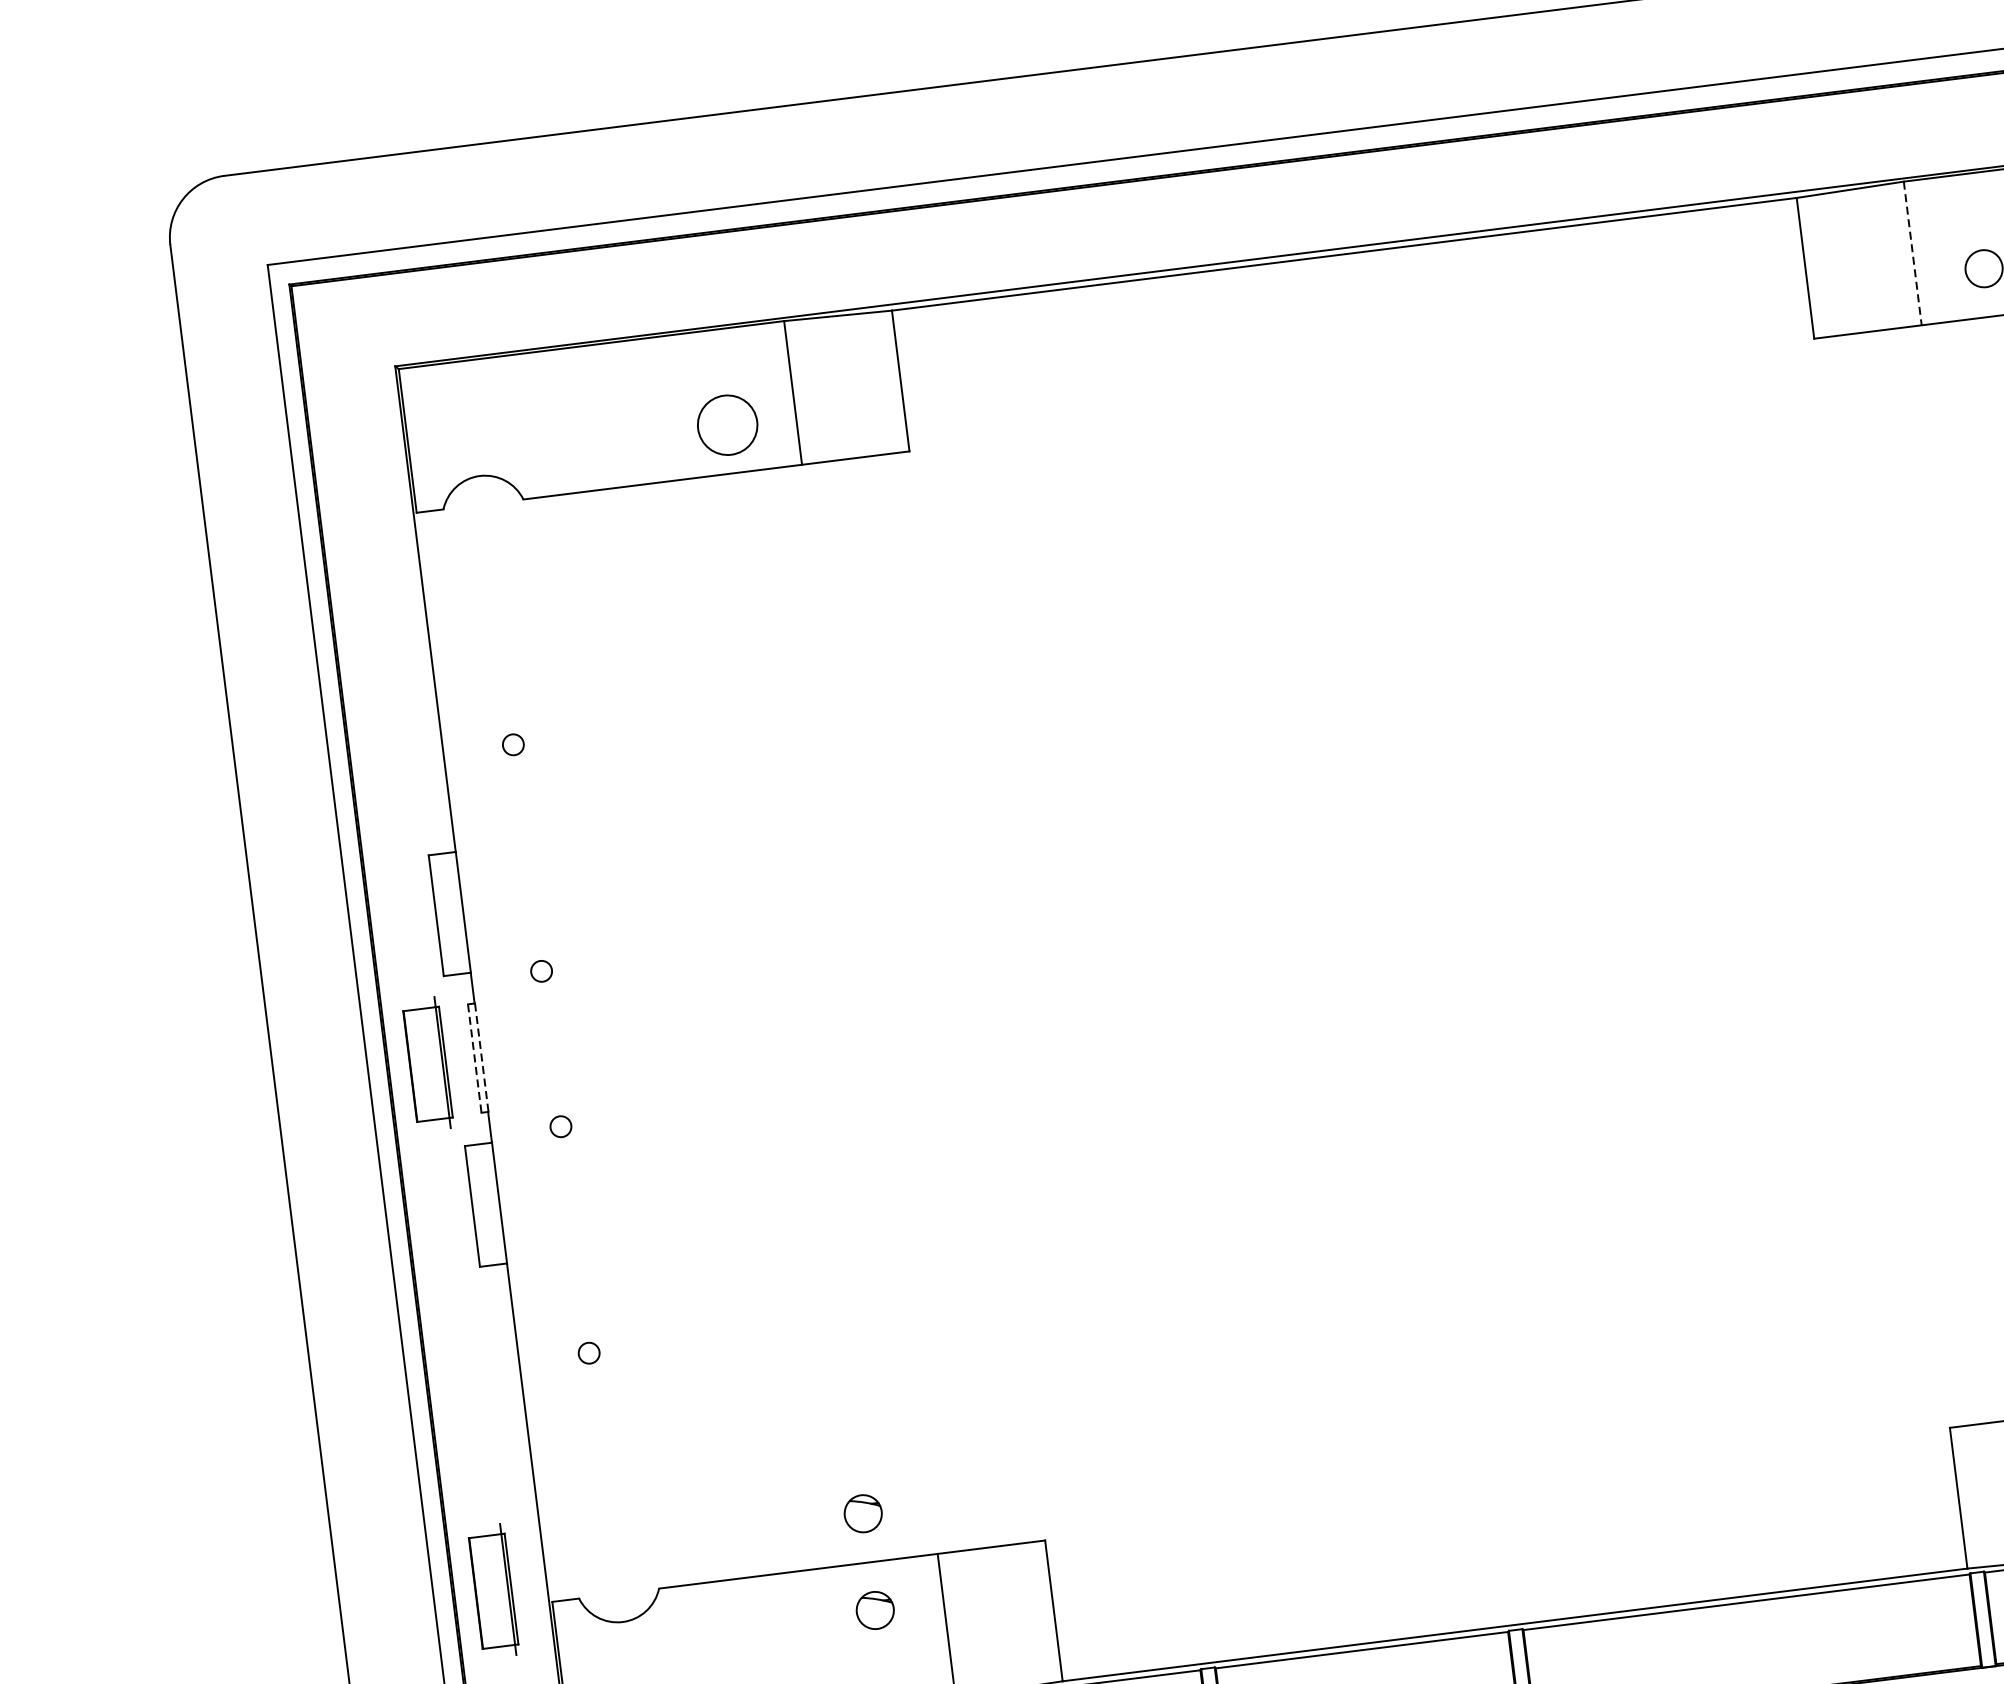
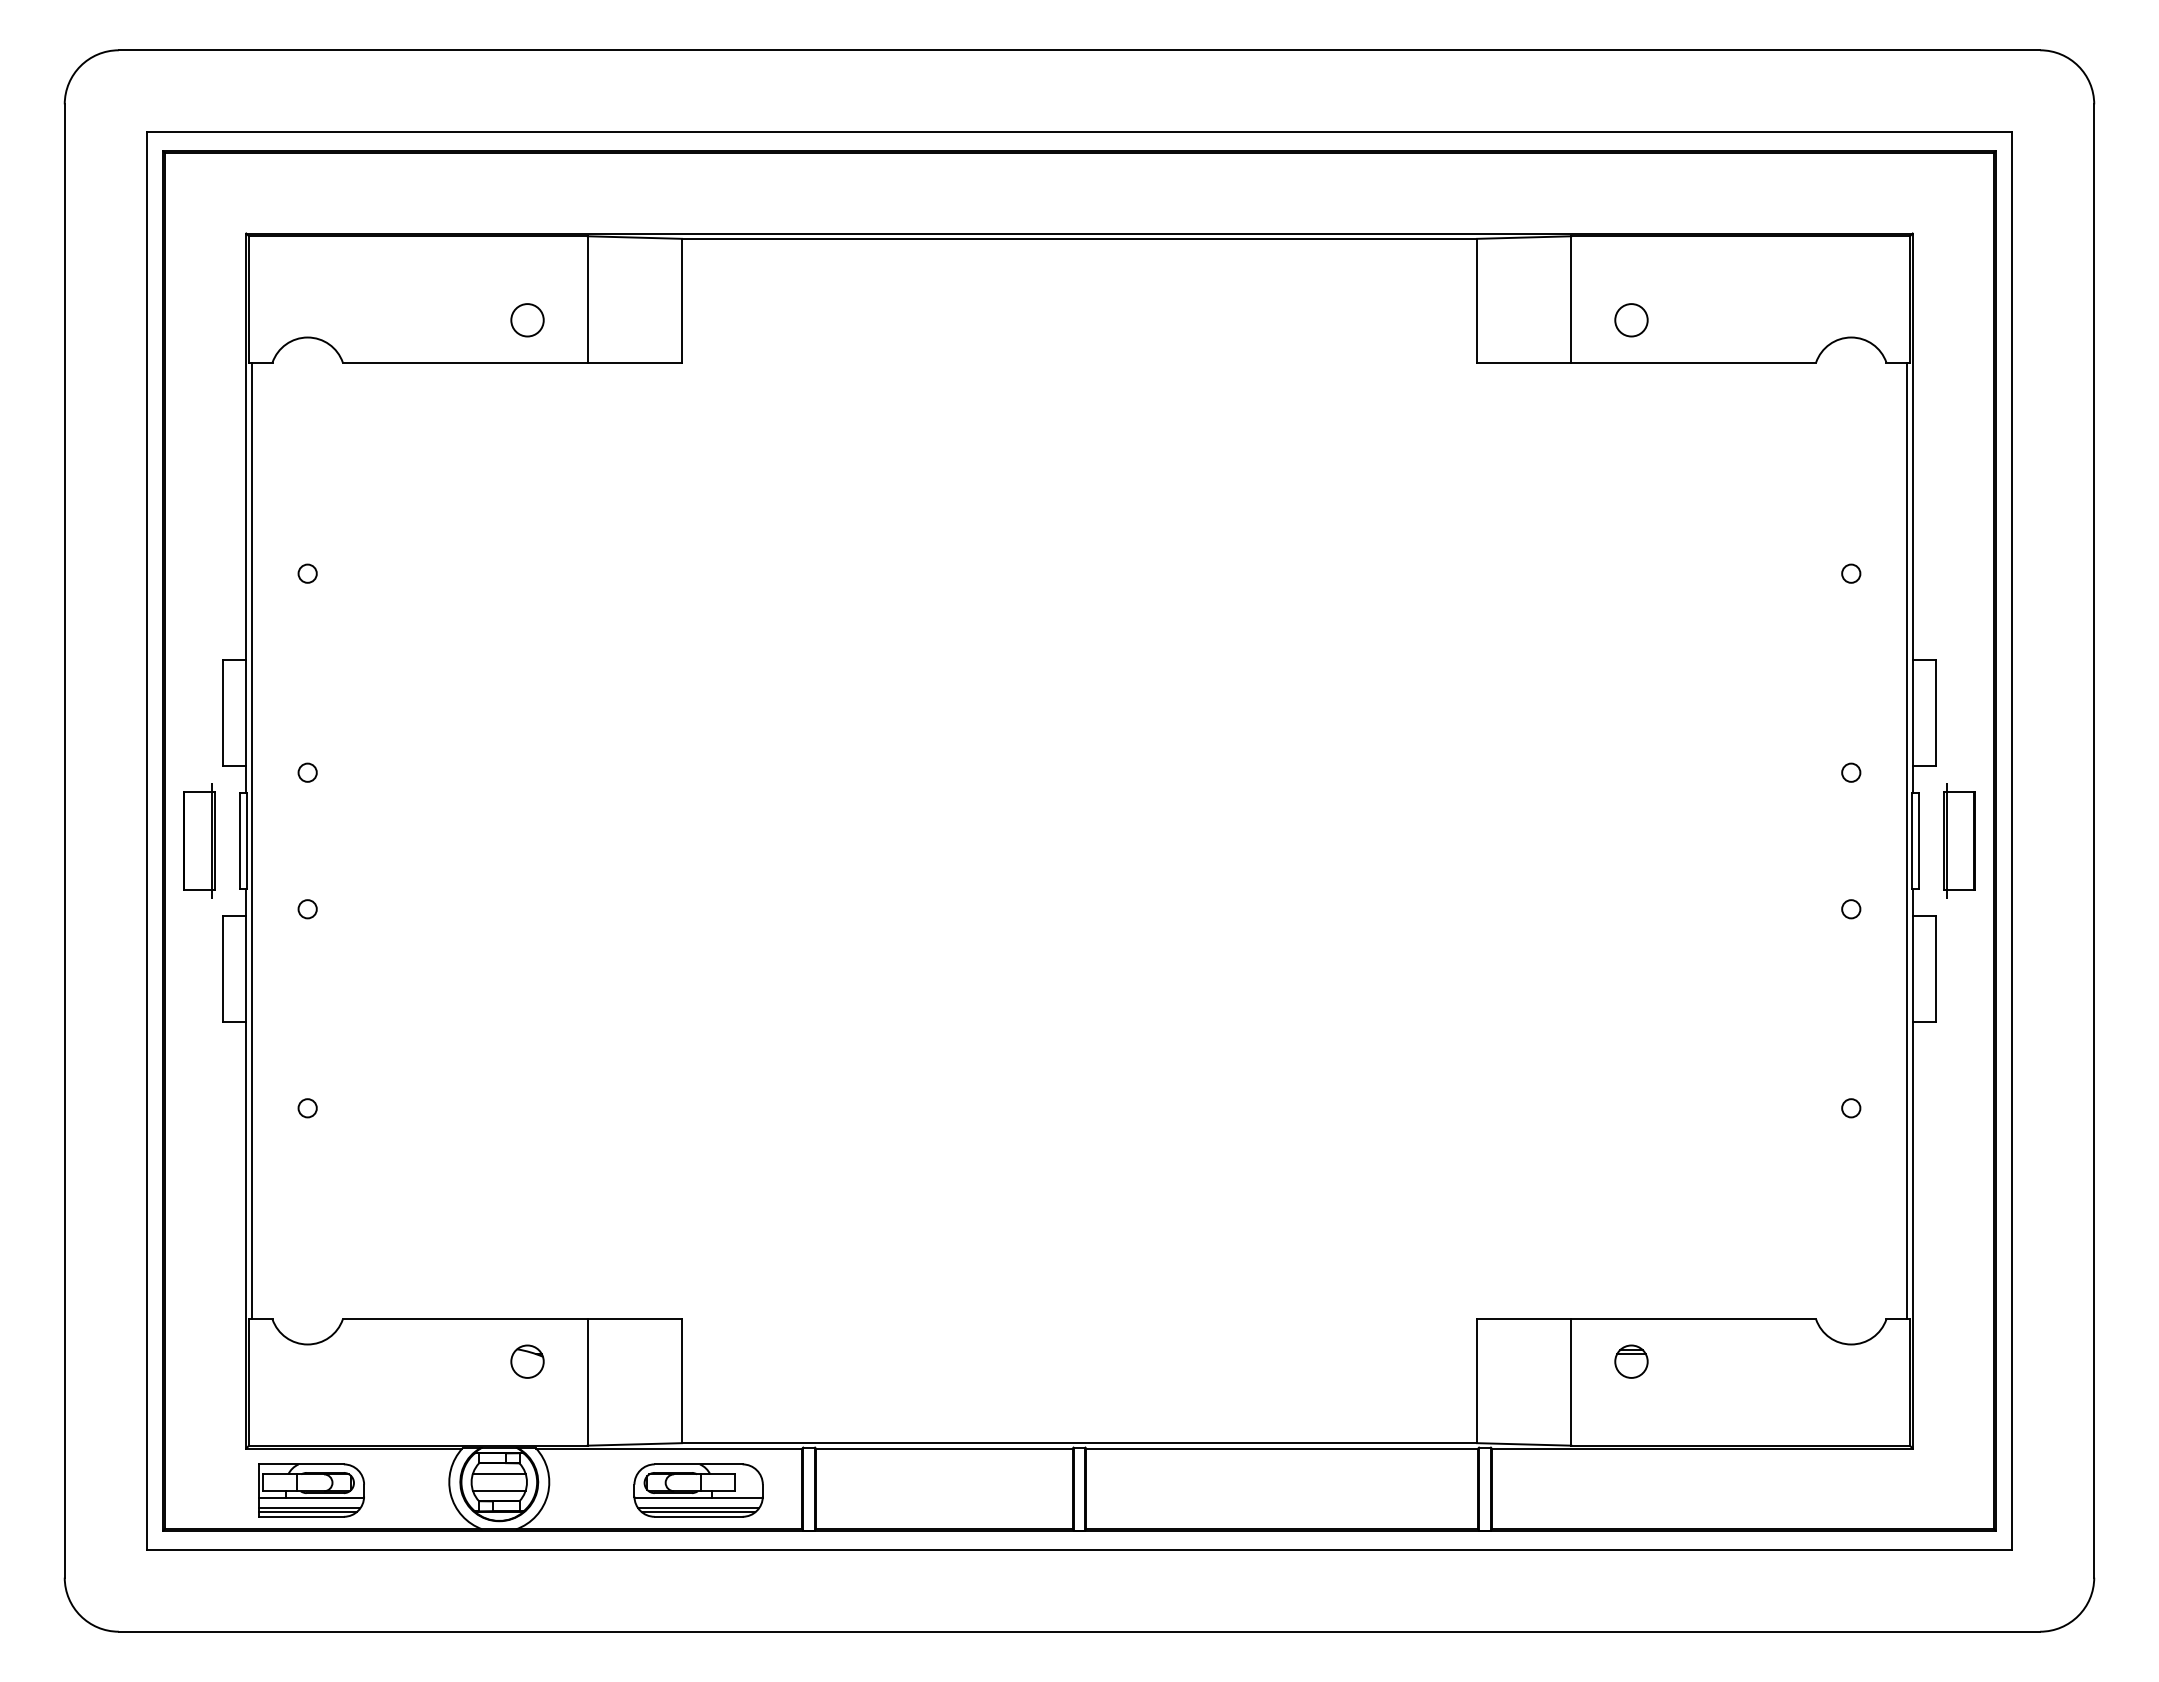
line: (1912, 253) -> (1571, 299), dashed -> solid
circle: (727, 425) -> (527, 320), size x0.62
line: (487, 1056) -> (251, 840), added
line: (481, 1058) -> (246, 841), dashed -> solid
line: (474, 1059) -> (240, 841), dashed -> solid
part: (863, 1513) -> (527, 1276), removed
part: (493, 1590) -> (199, 1303), removed

